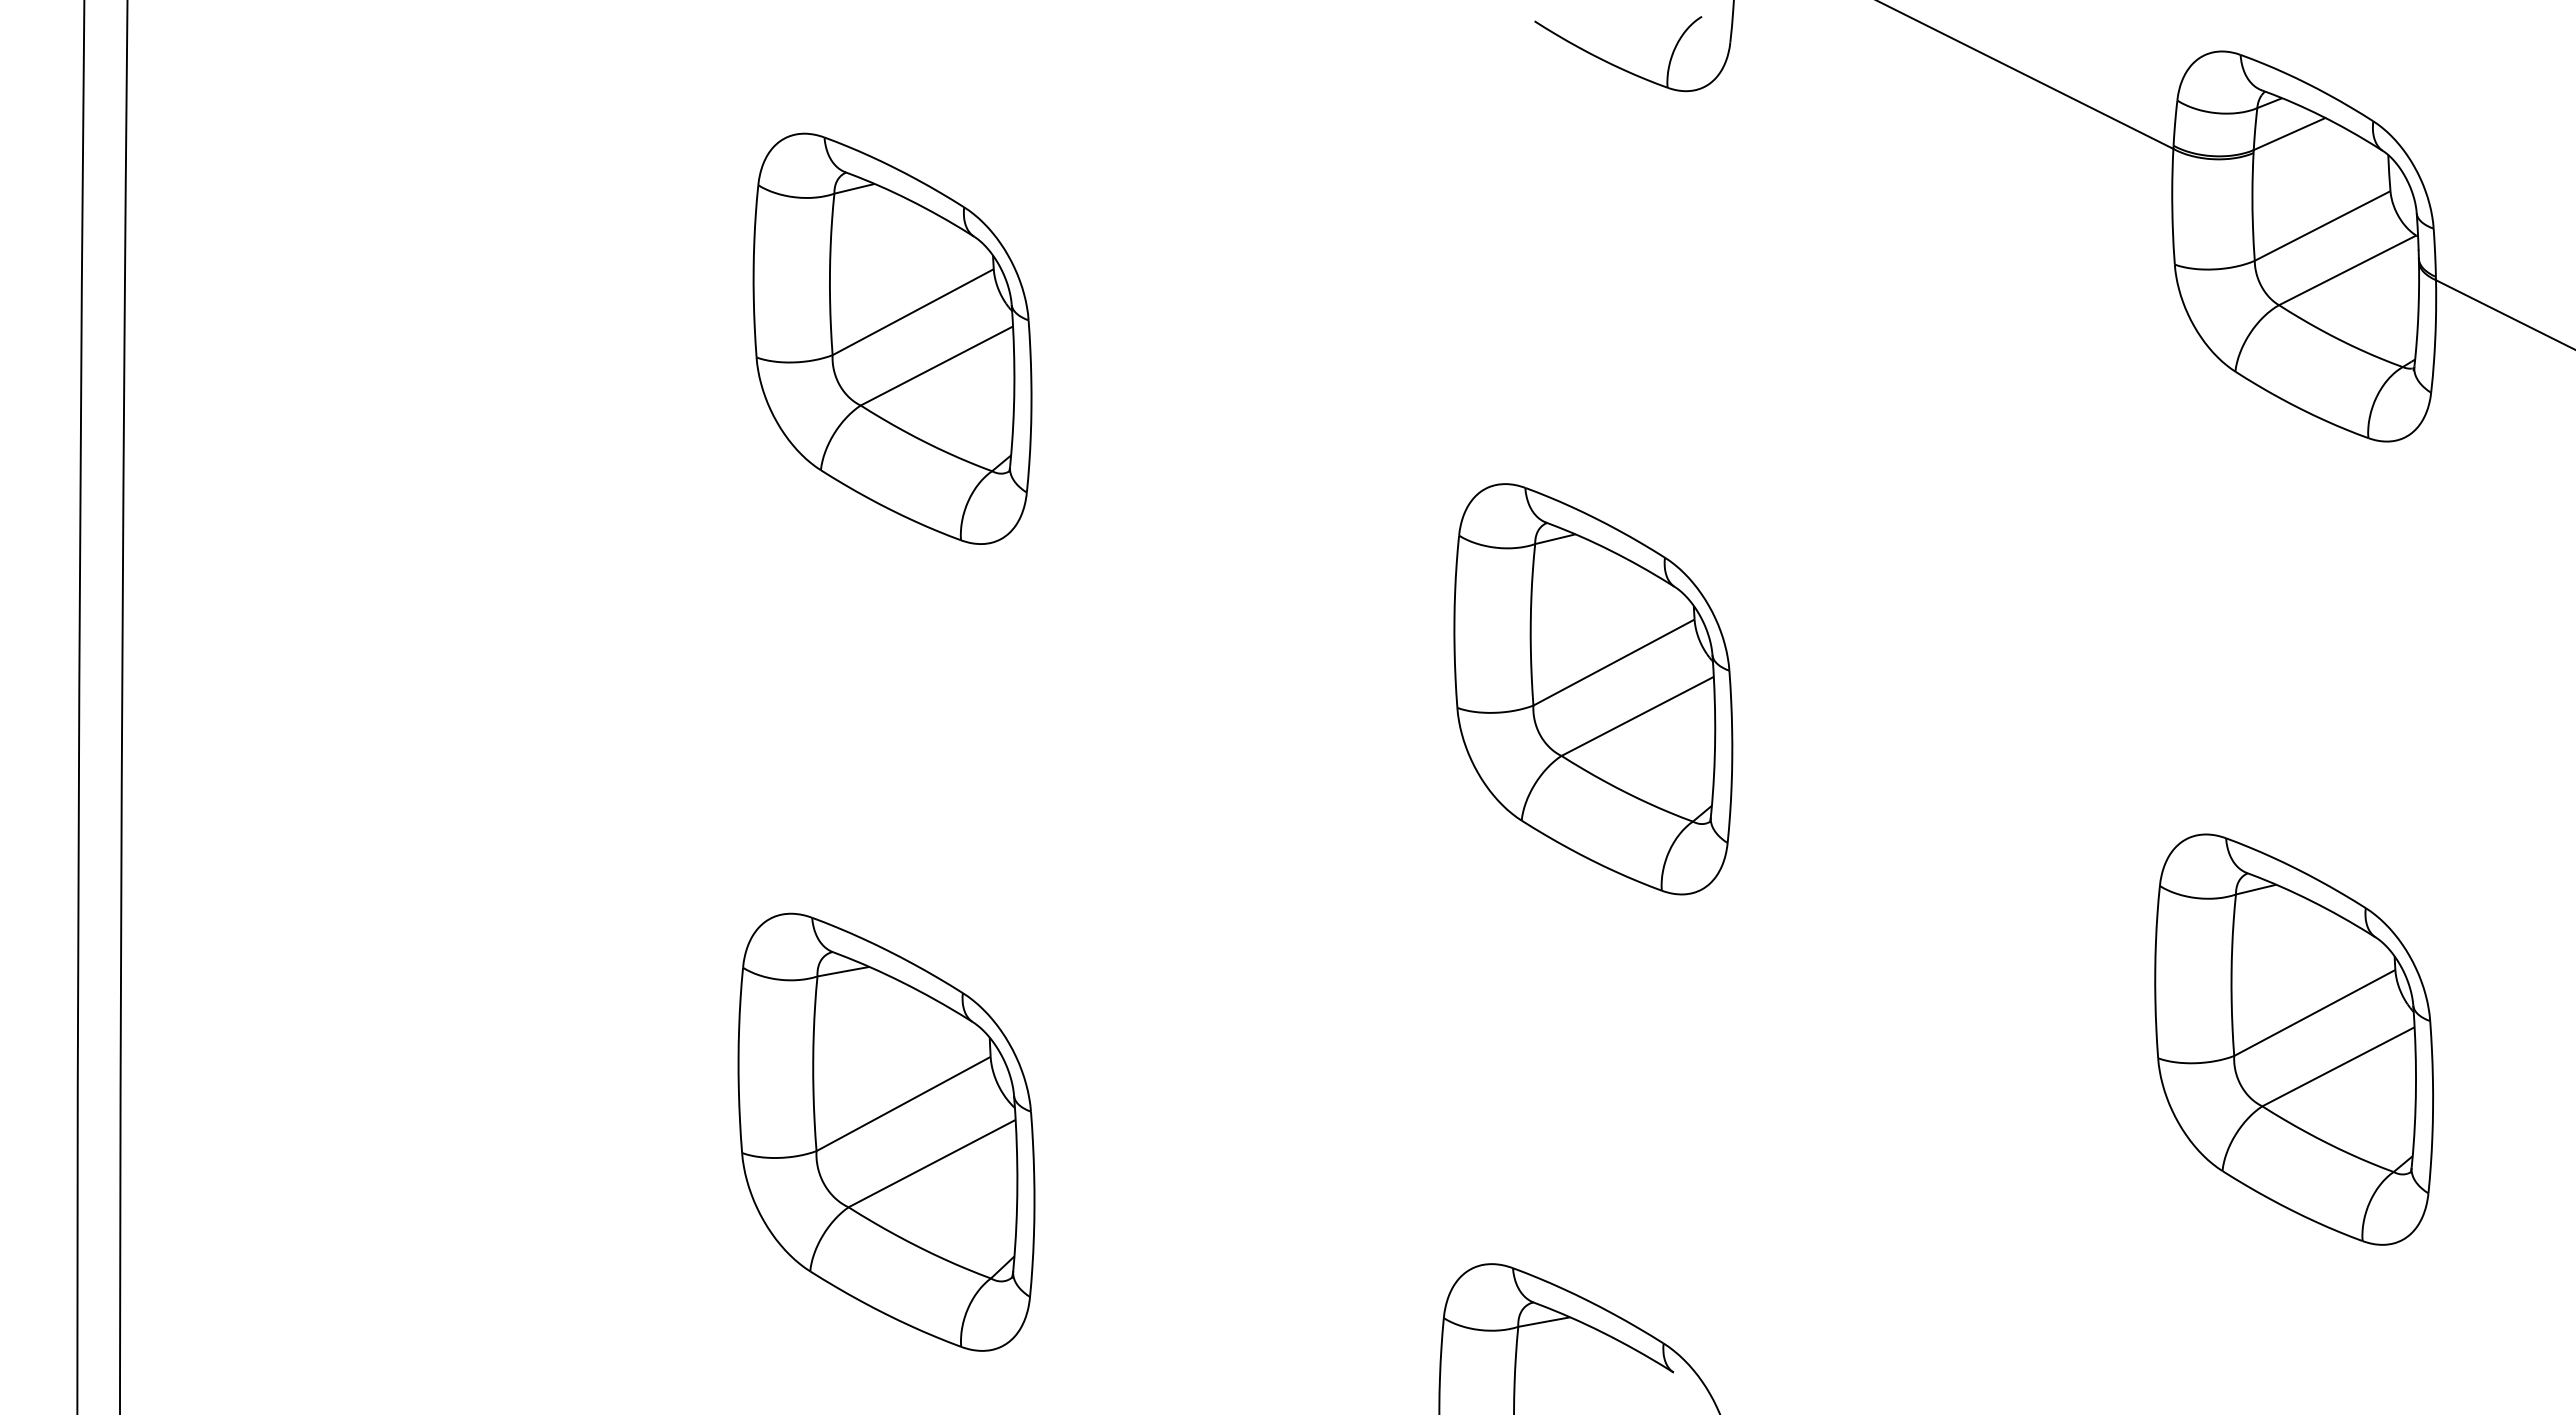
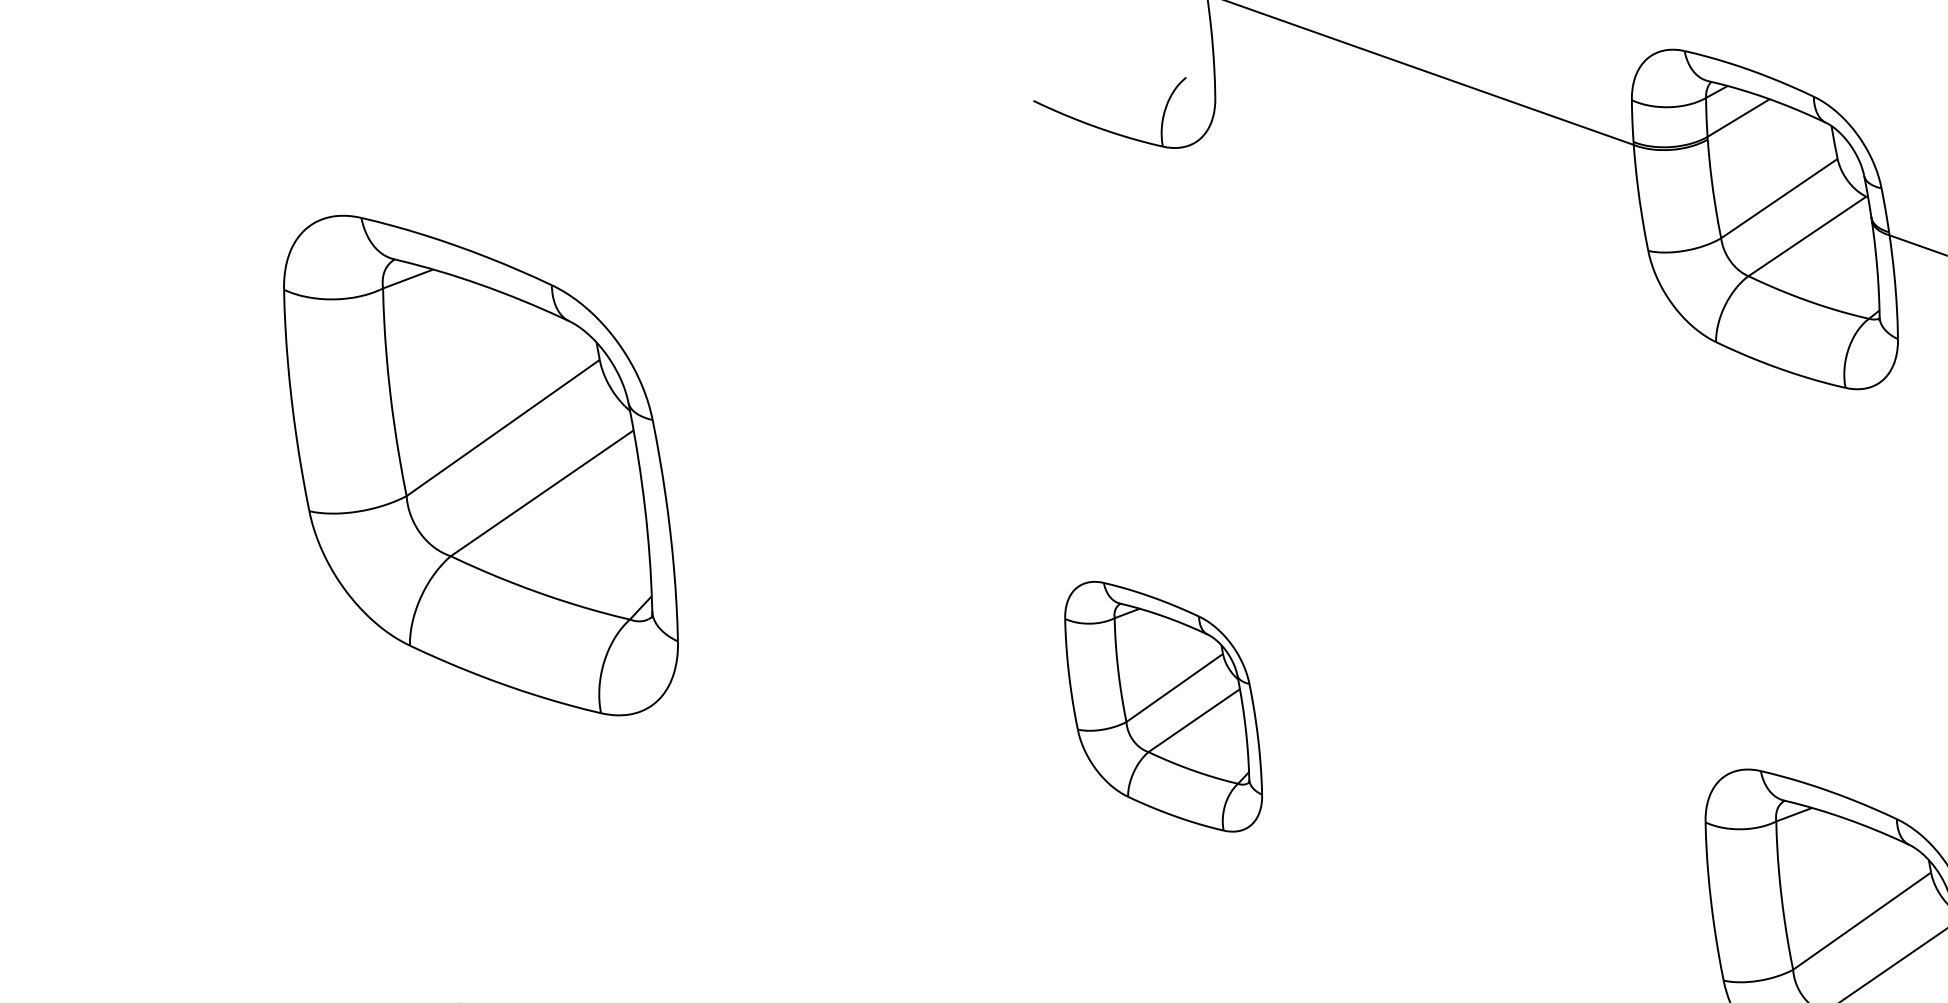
part: (892, 338) -> (480, 465), size x1.4
part: (1593, 689) -> (1163, 706), size x0.7

